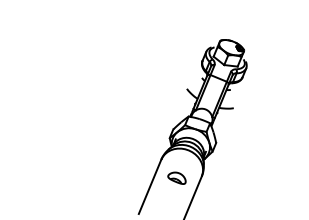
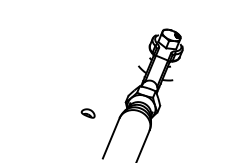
part: (176, 177) -> (87, 112), moved

